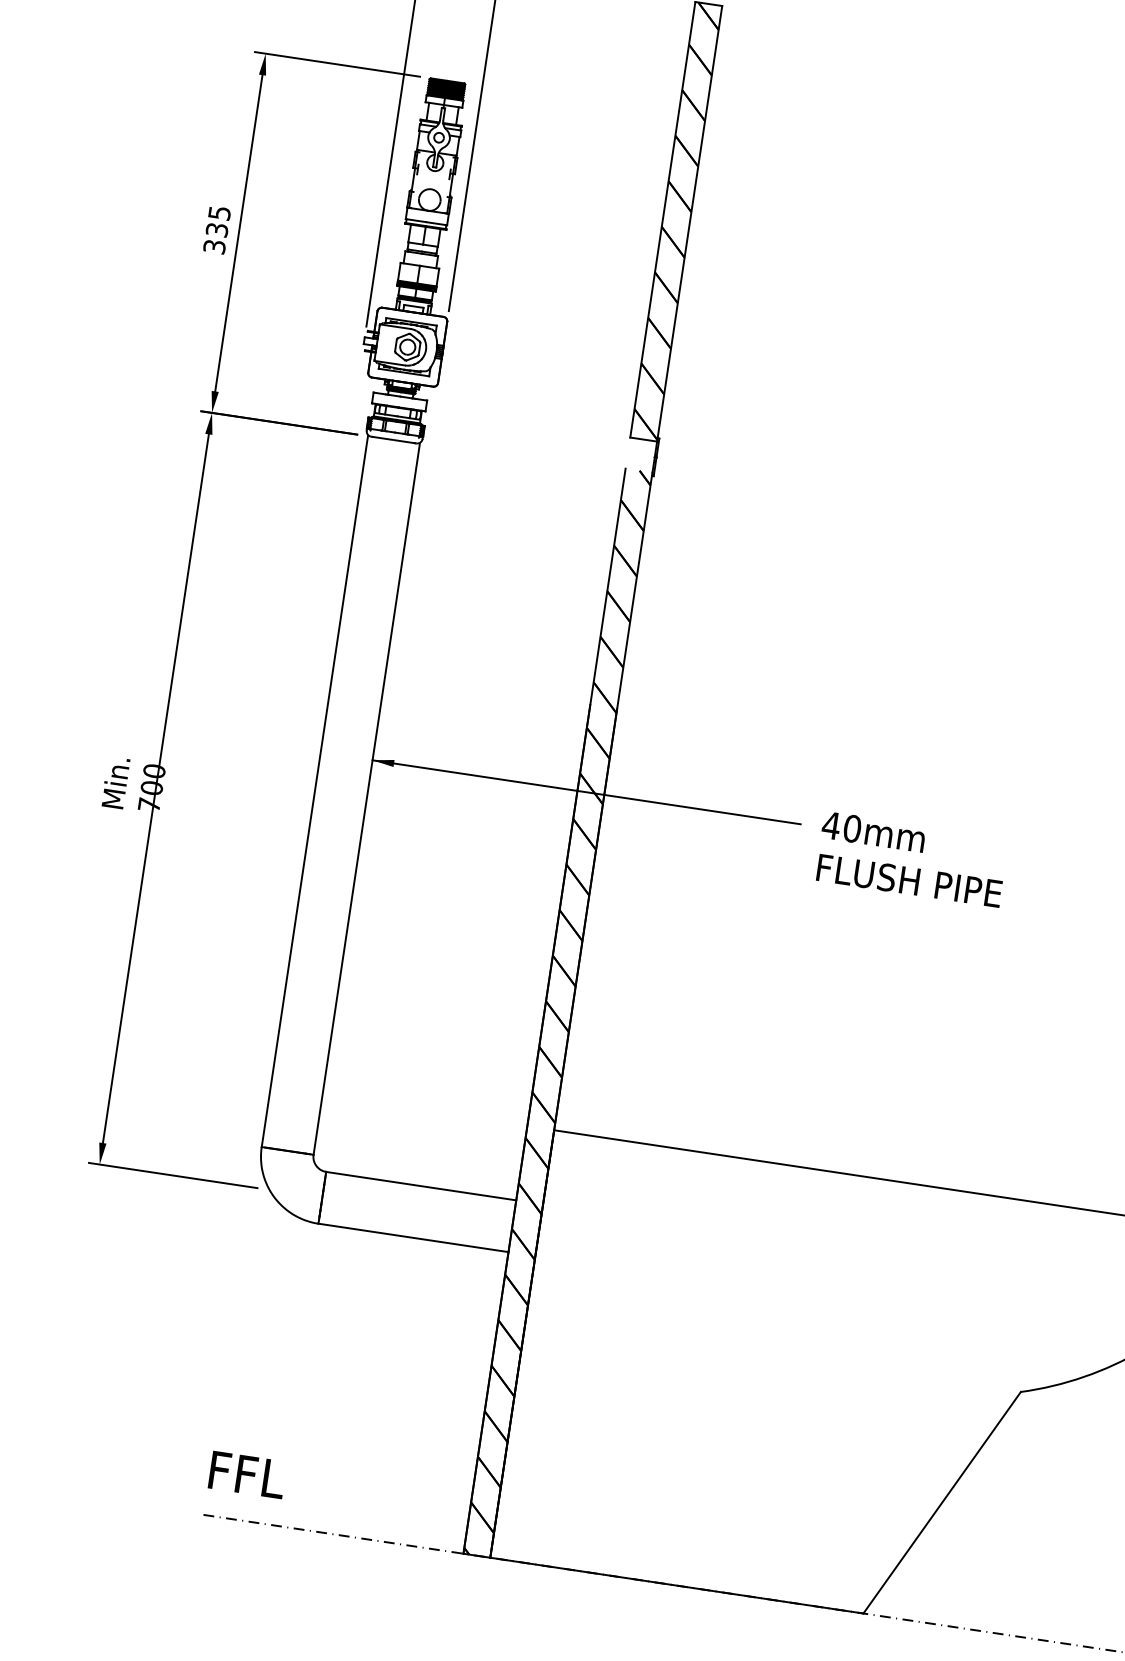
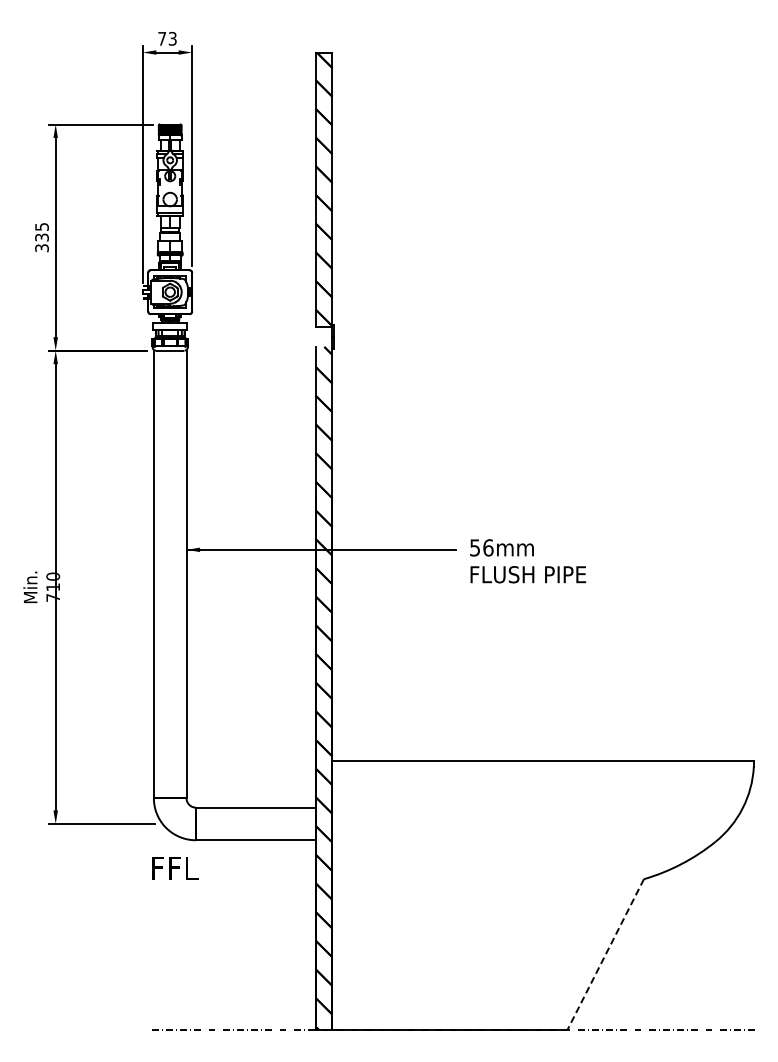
text: (152, 788) -> (53, 587), 700 -> 710
text: (841, 826) -> (481, 547), 40mm -> 56mm
text: (247, 1475) -> (175, 868), moved
line: (941, 1502) -> (605, 954), solid -> dashed

